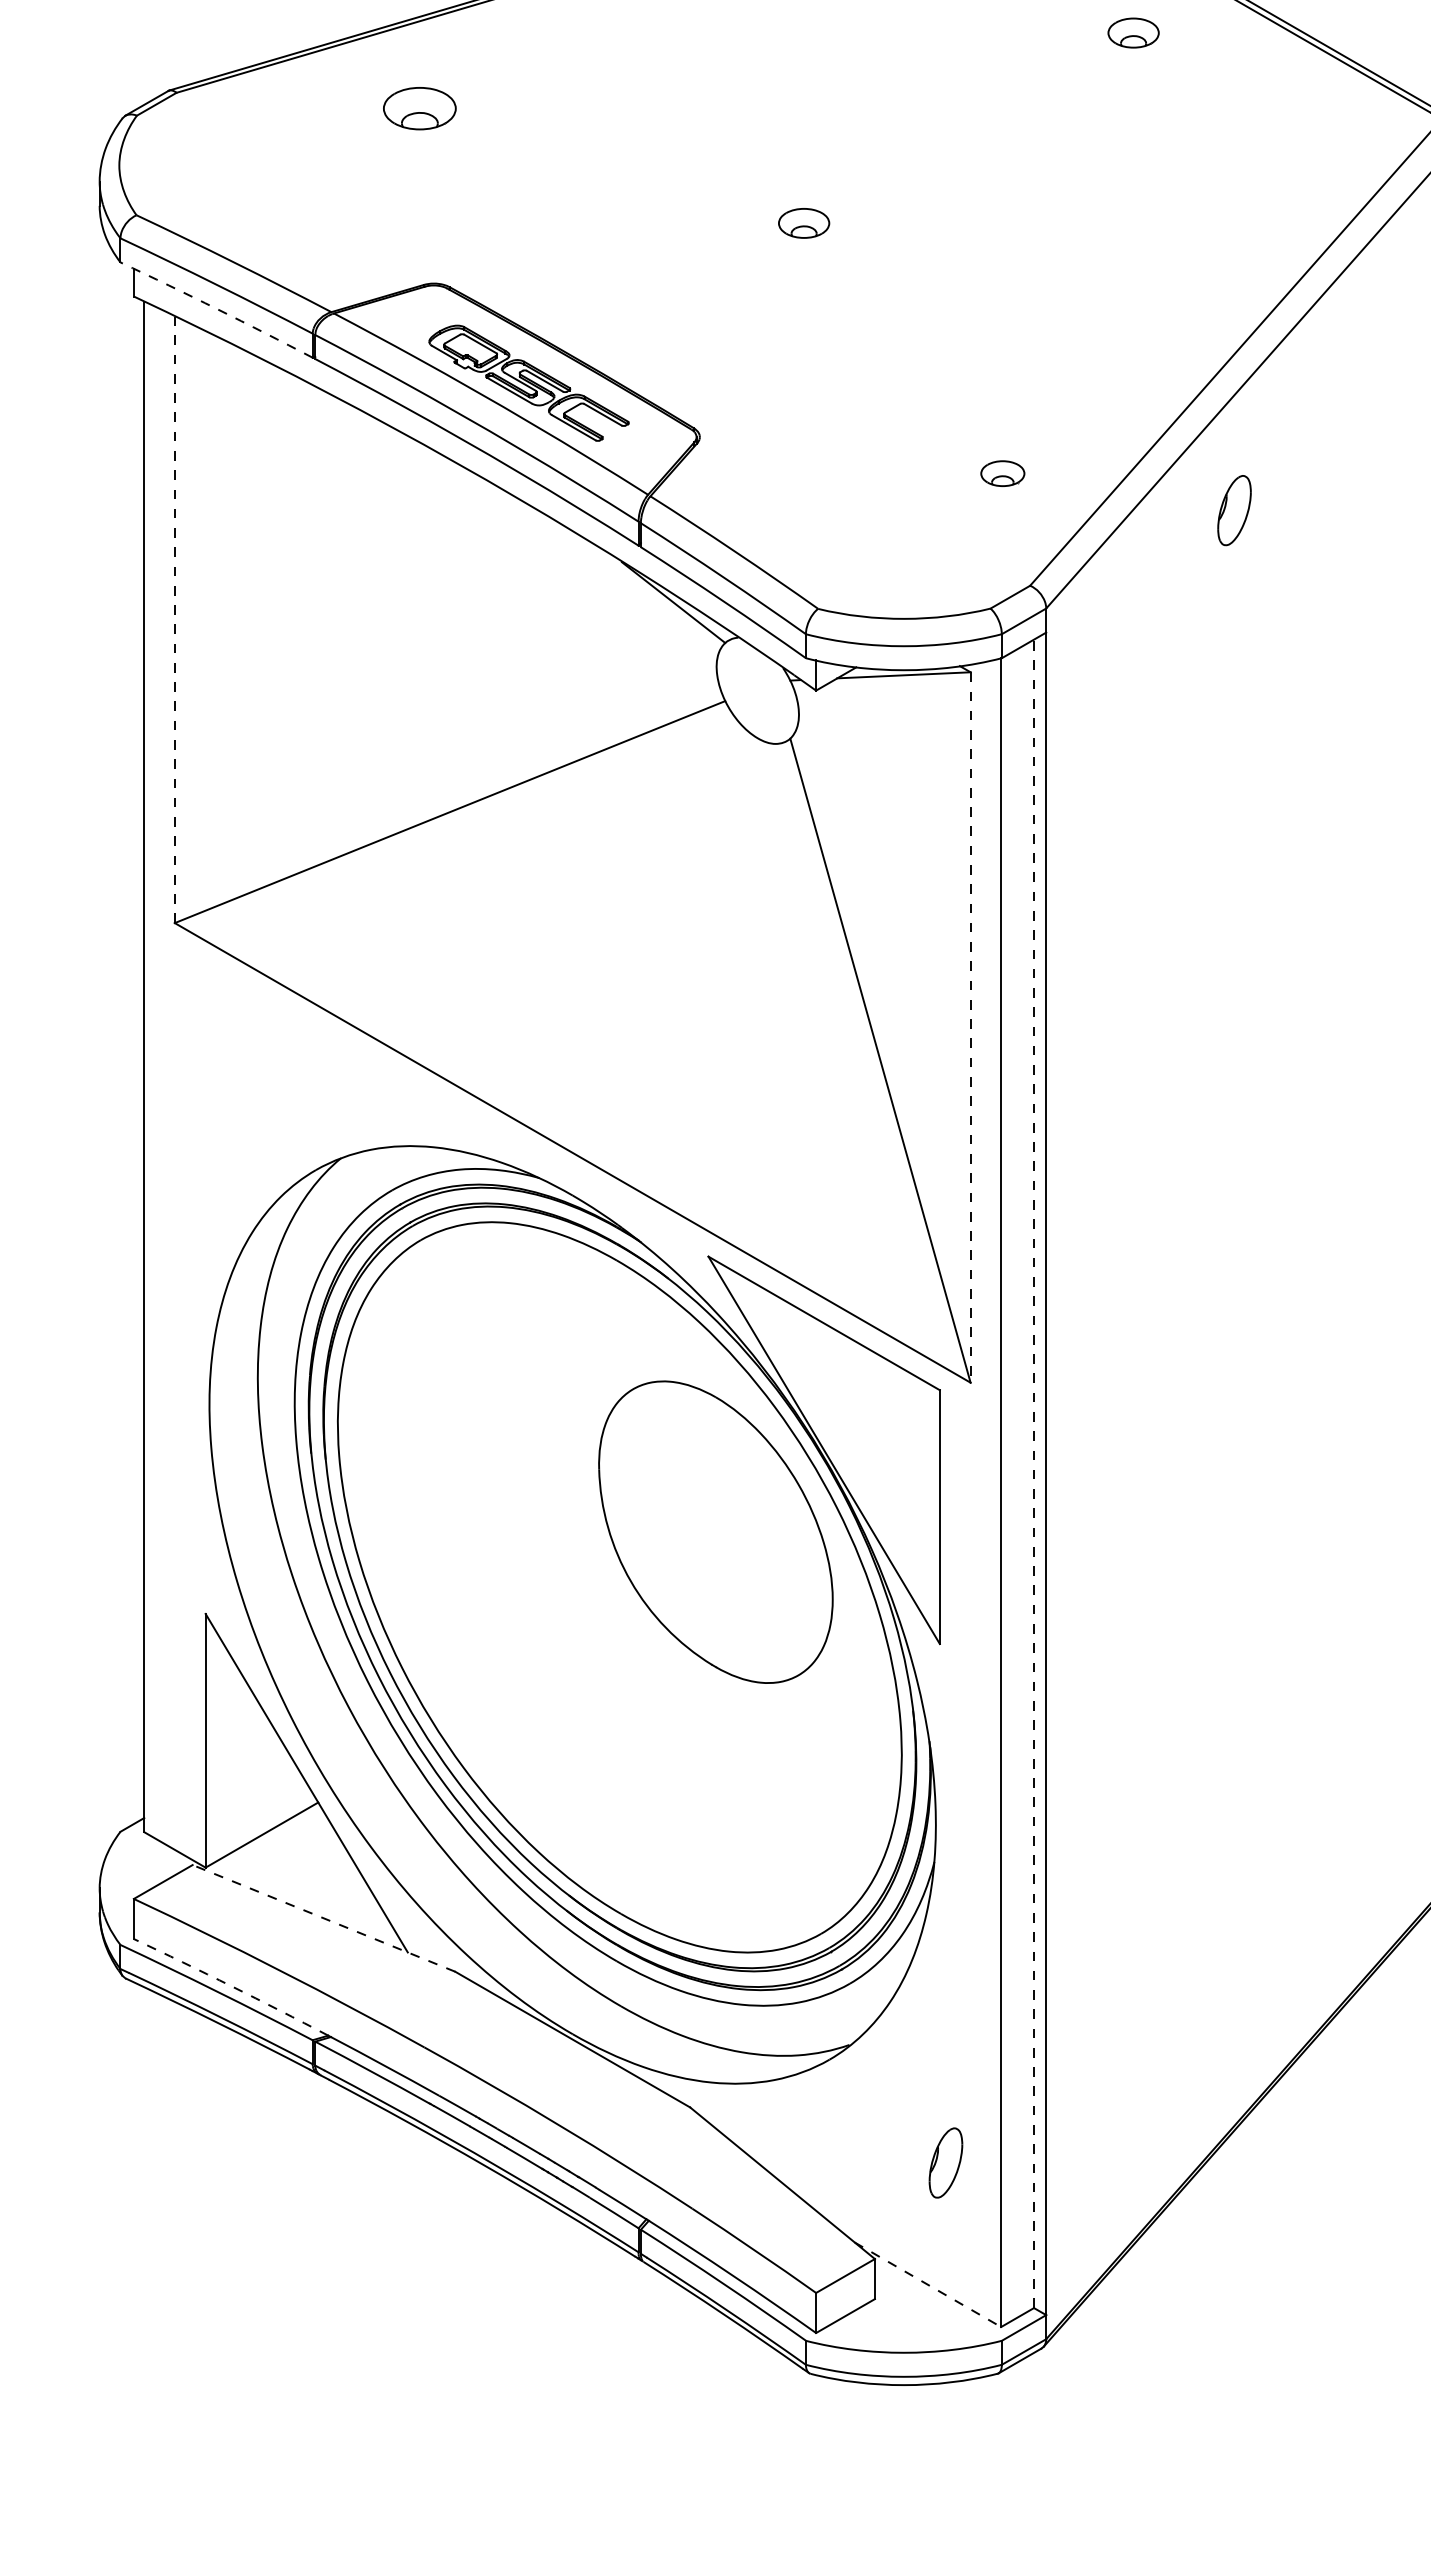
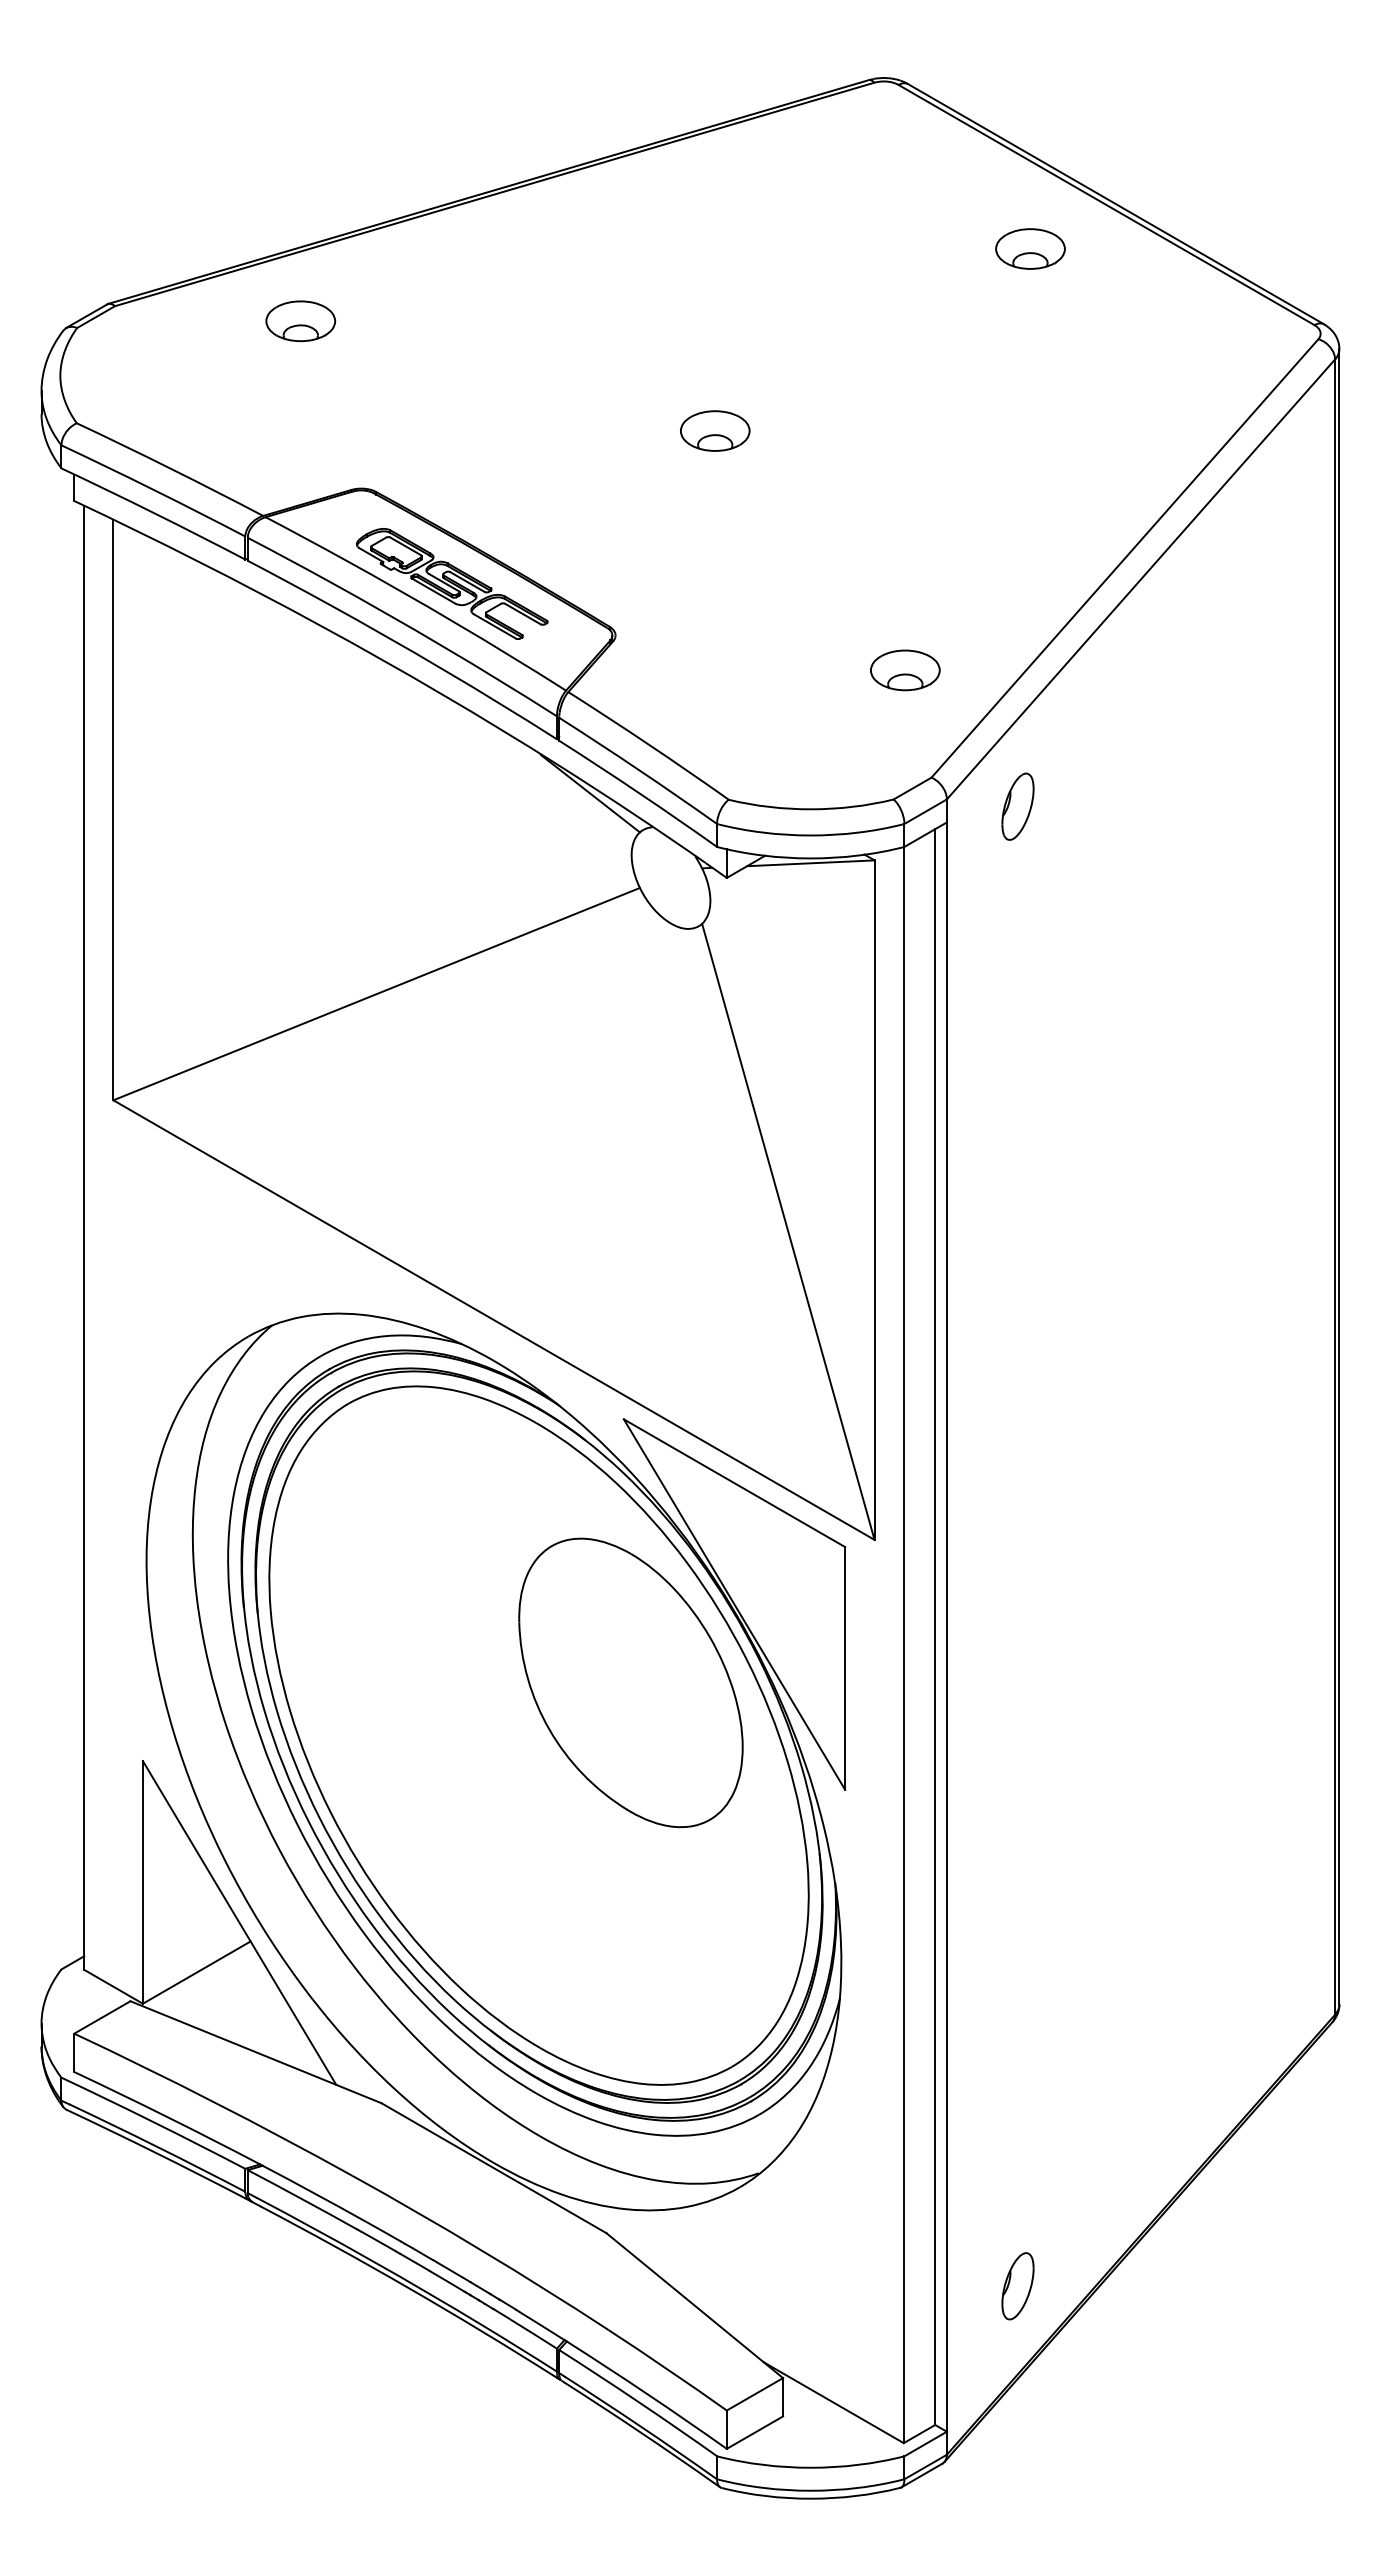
part: (1133, 32) -> (1030, 248), size x1.43
part: (419, 108) -> (300, 321), moved
part: (804, 222) -> (715, 430), size x1.43
arc: (216, 308) -> (153, 512), dashed -> solid
part: (1002, 473) -> (905, 670), size x1.67
part: (1234, 510) -> (1017, 806), moved
line: (174, 620) -> (113, 810), dashed -> solid
line: (970, 1027) -> (874, 1200), dashed -> solid
line: (1034, 1474) -> (935, 1627), dashed -> solid
line: (324, 1918) -> (256, 2052), dashed -> solid
arc: (231, 1986) -> (167, 2117), dashed -> solid
part: (945, 2163) -> (1017, 2286), moved
line: (927, 2284) -> (833, 2402), dashed -> solid

